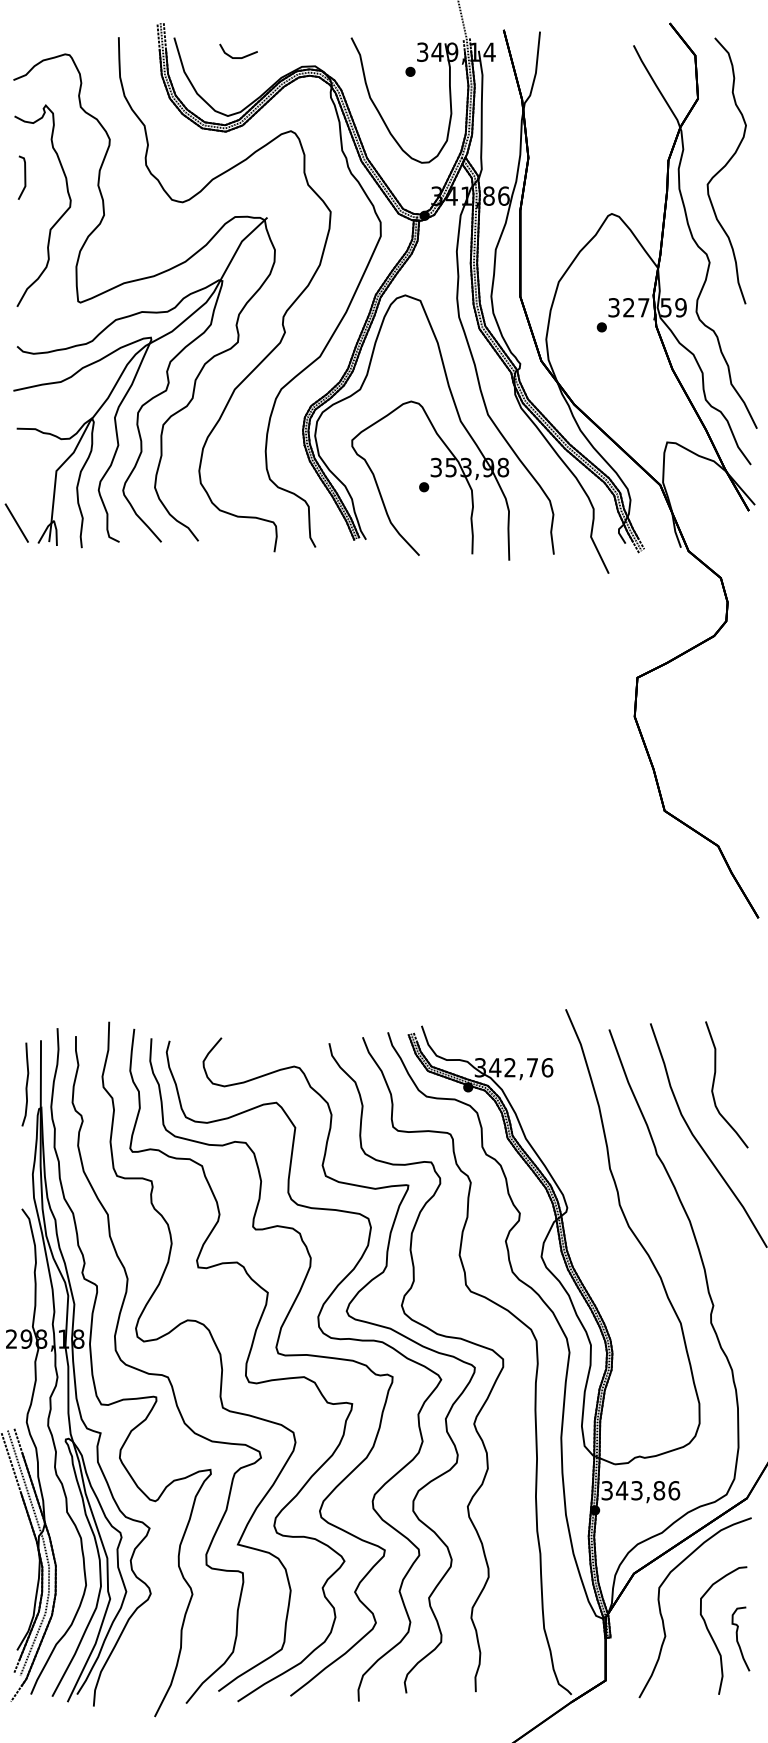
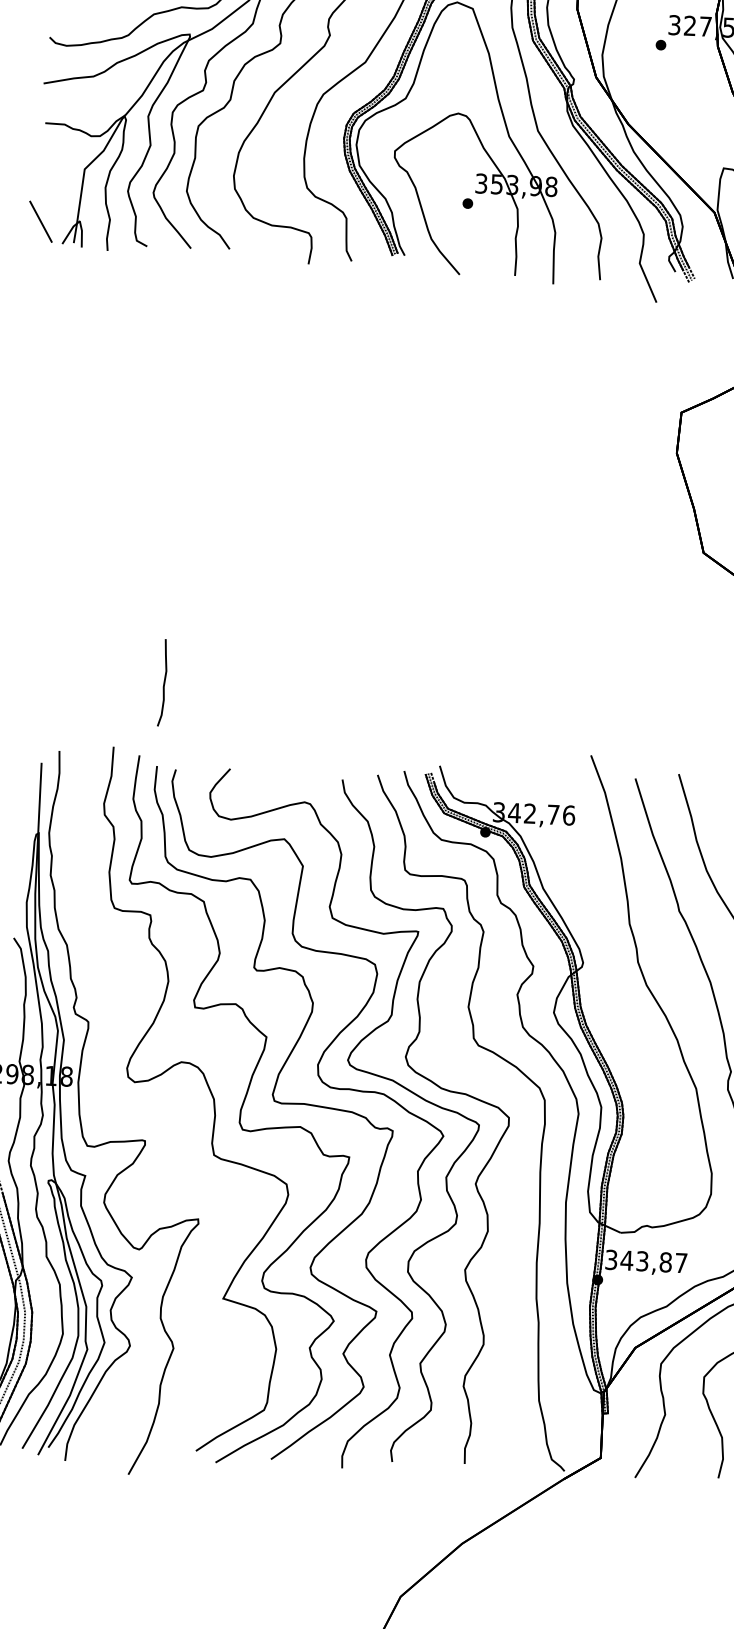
curve: (26, 1084) -> (164, 682), moved
part: (166, 1369) -> (157, 1112), removed
text: (674, 1490) -> (681, 1262), 343,86 -> 343,87

